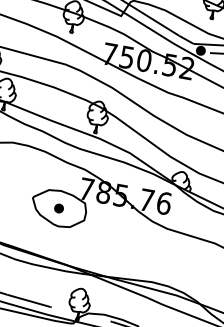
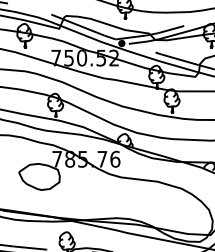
part: (59, 207) -> (39, 176), removed

